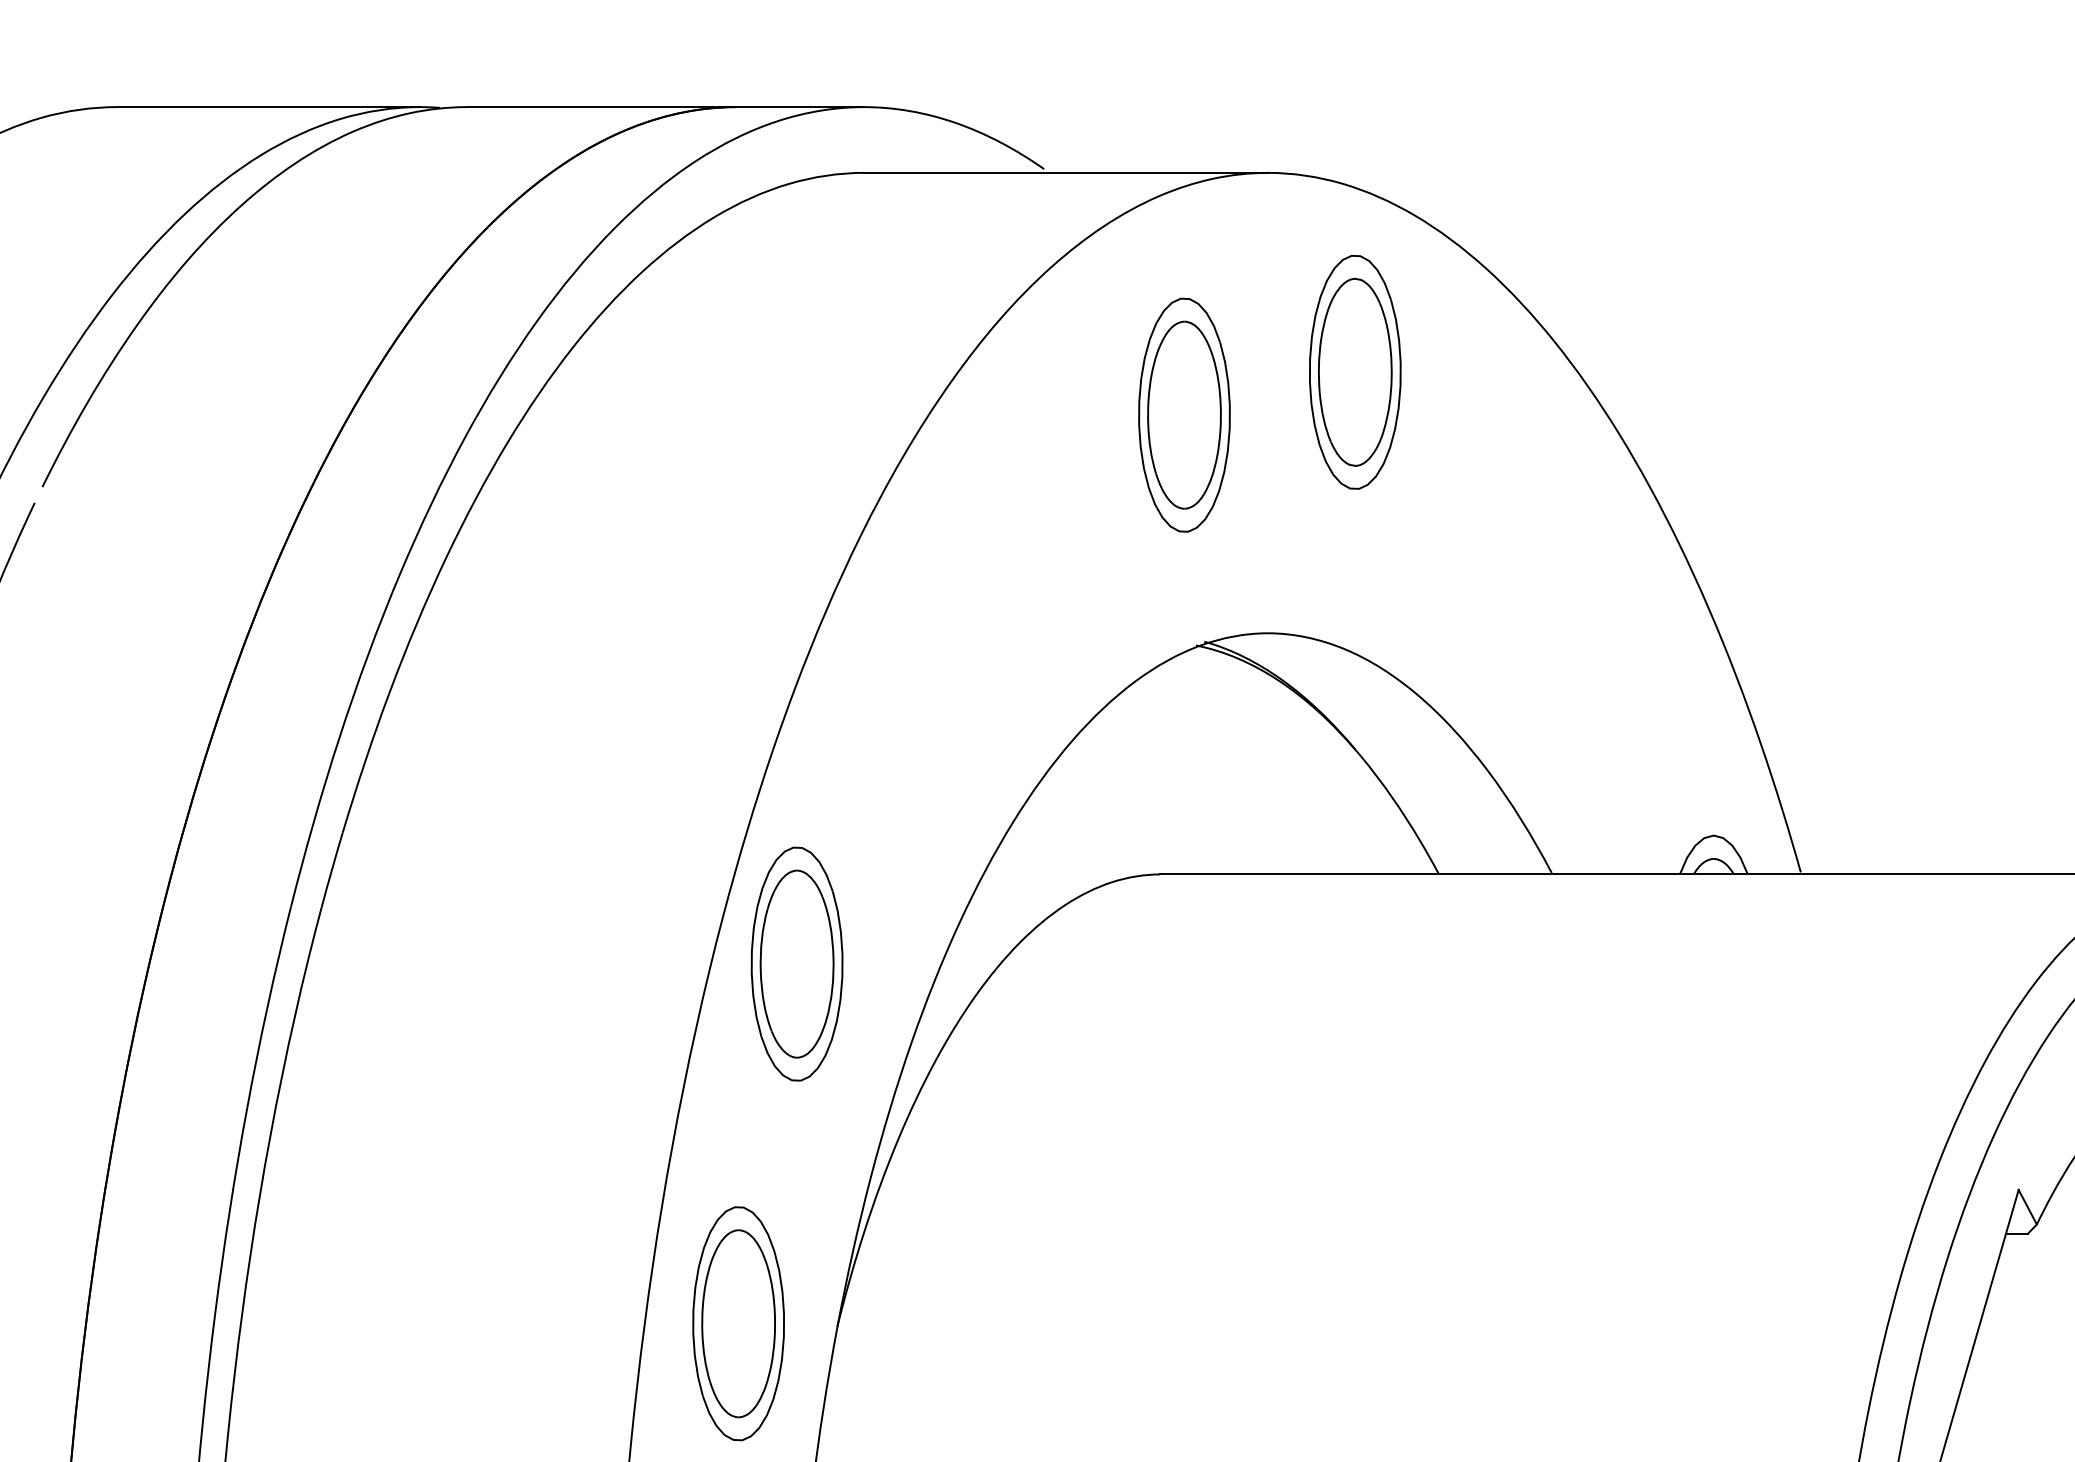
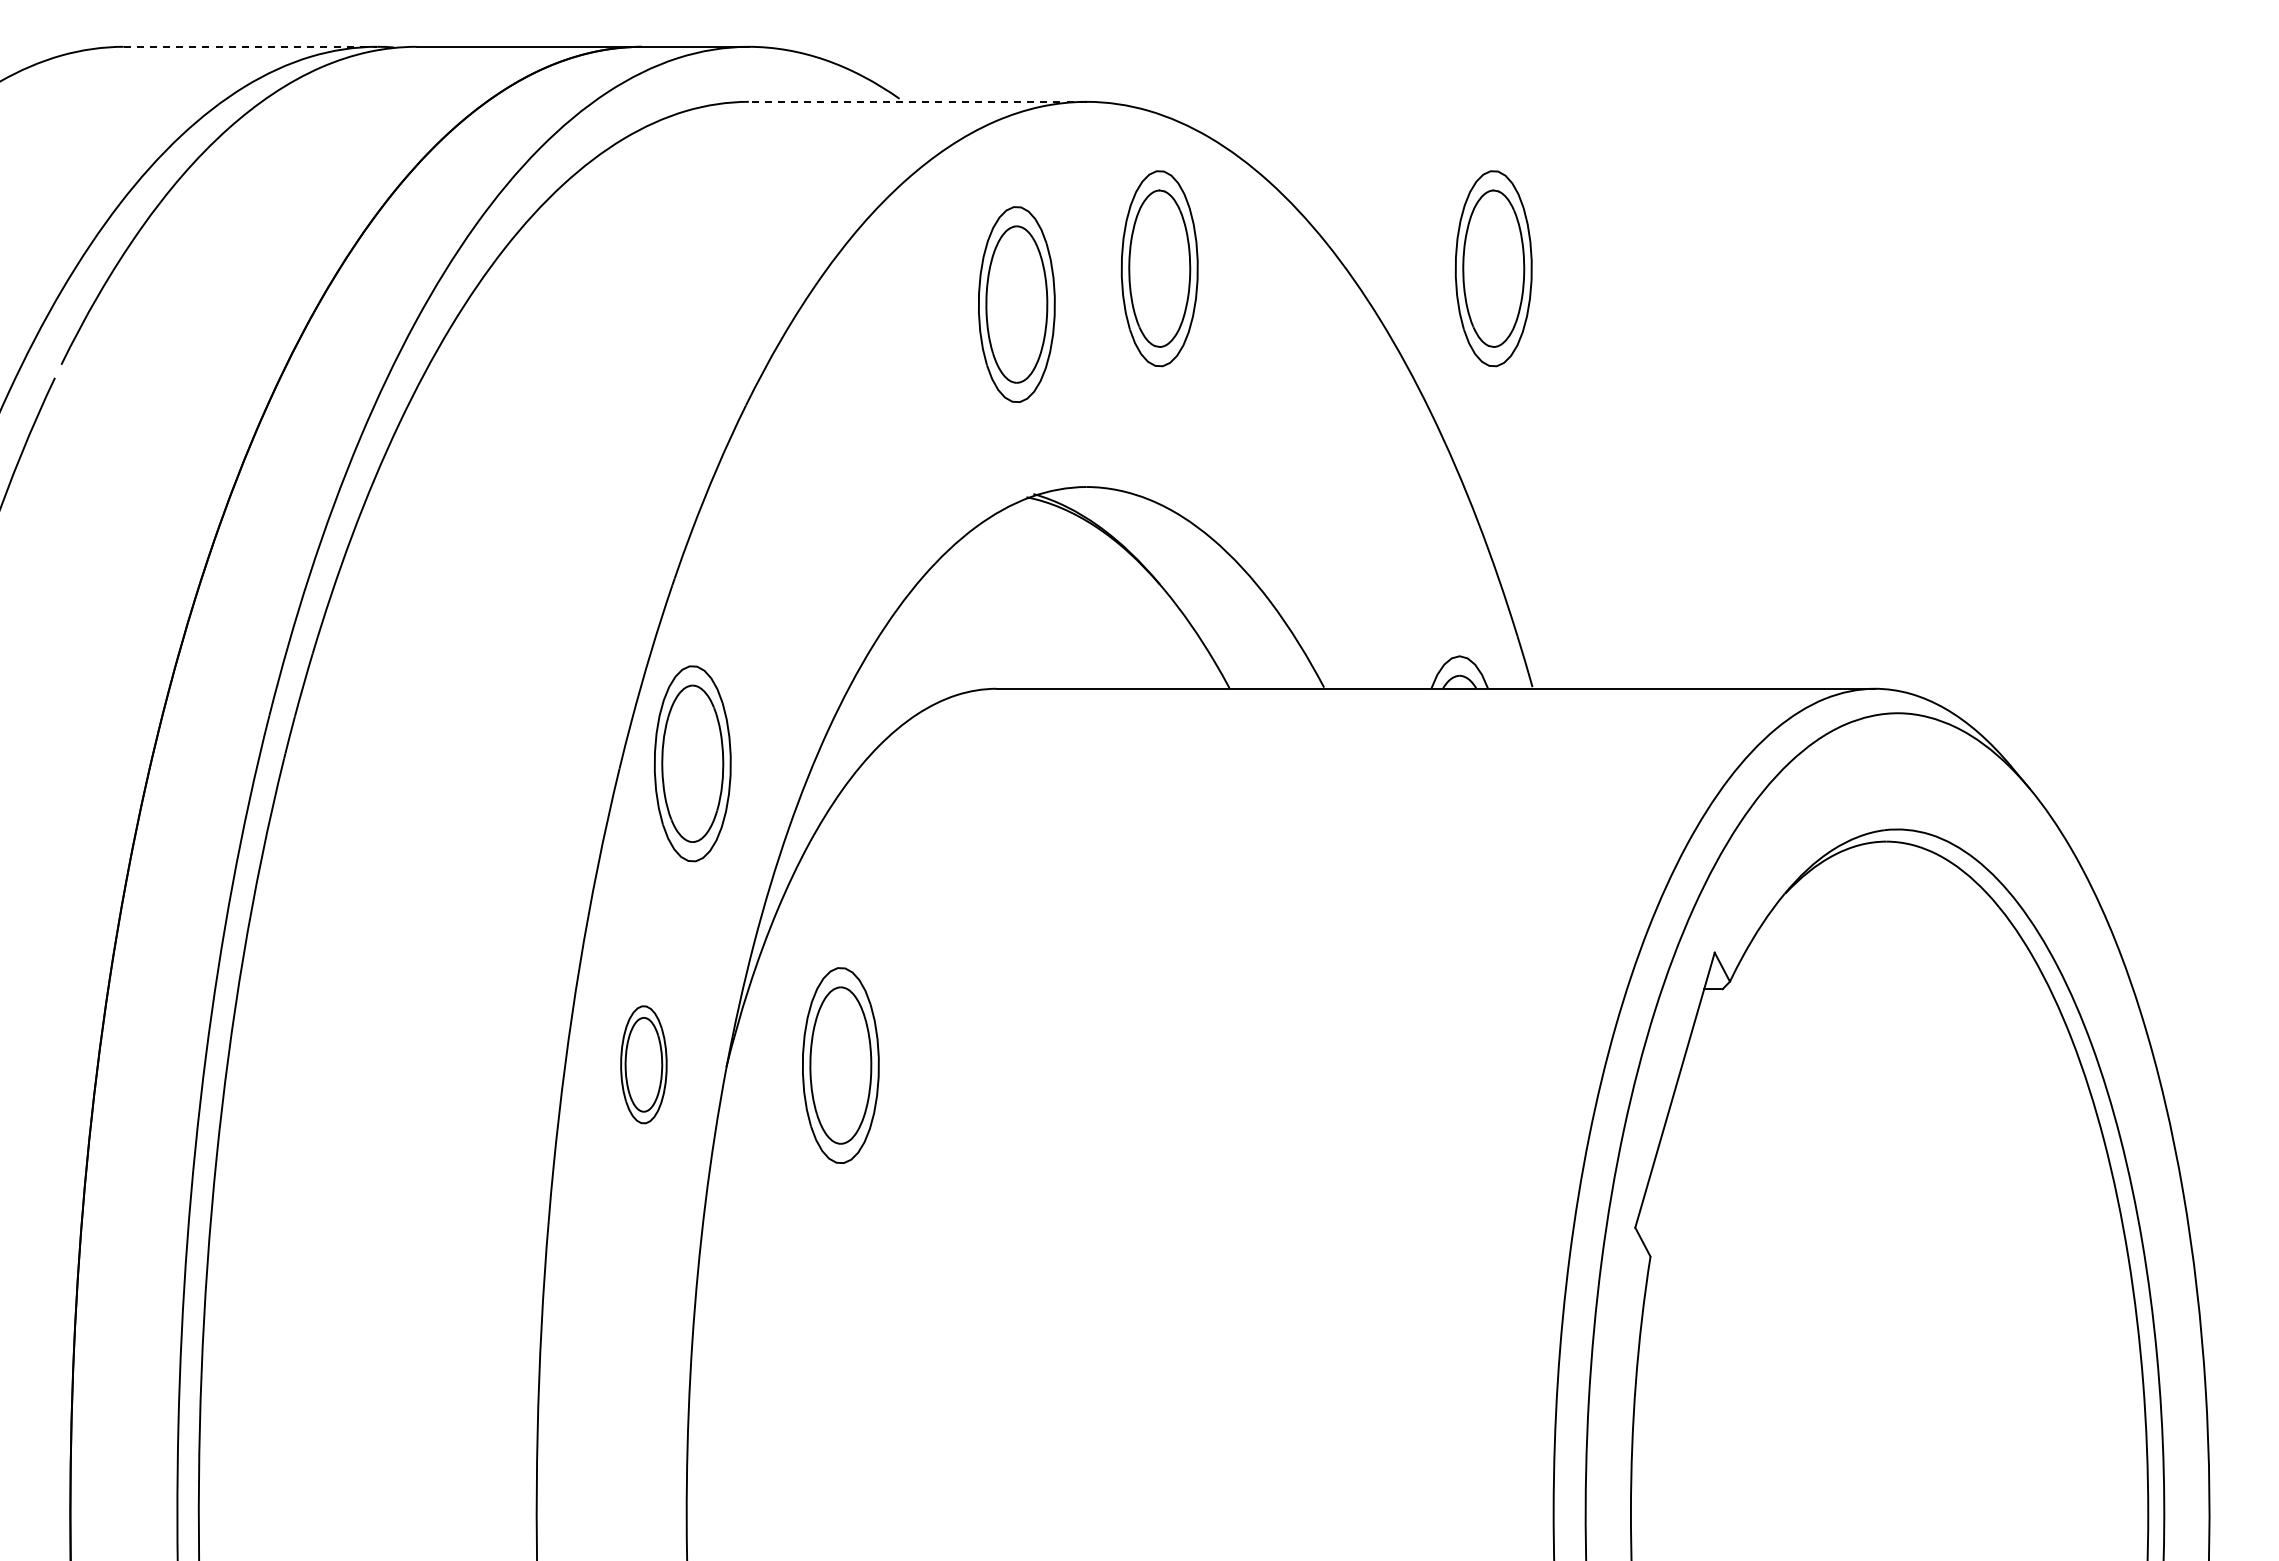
line: (268, 106) -> (250, 46), solid -> dashed
line: (1065, 172) -> (917, 101), solid -> dashed
part: (1754, 372) -> (1493, 268), added
part: (738, 1323) -> (643, 1064), size x0.6
part: (973, 1324) -> (840, 1065), added

